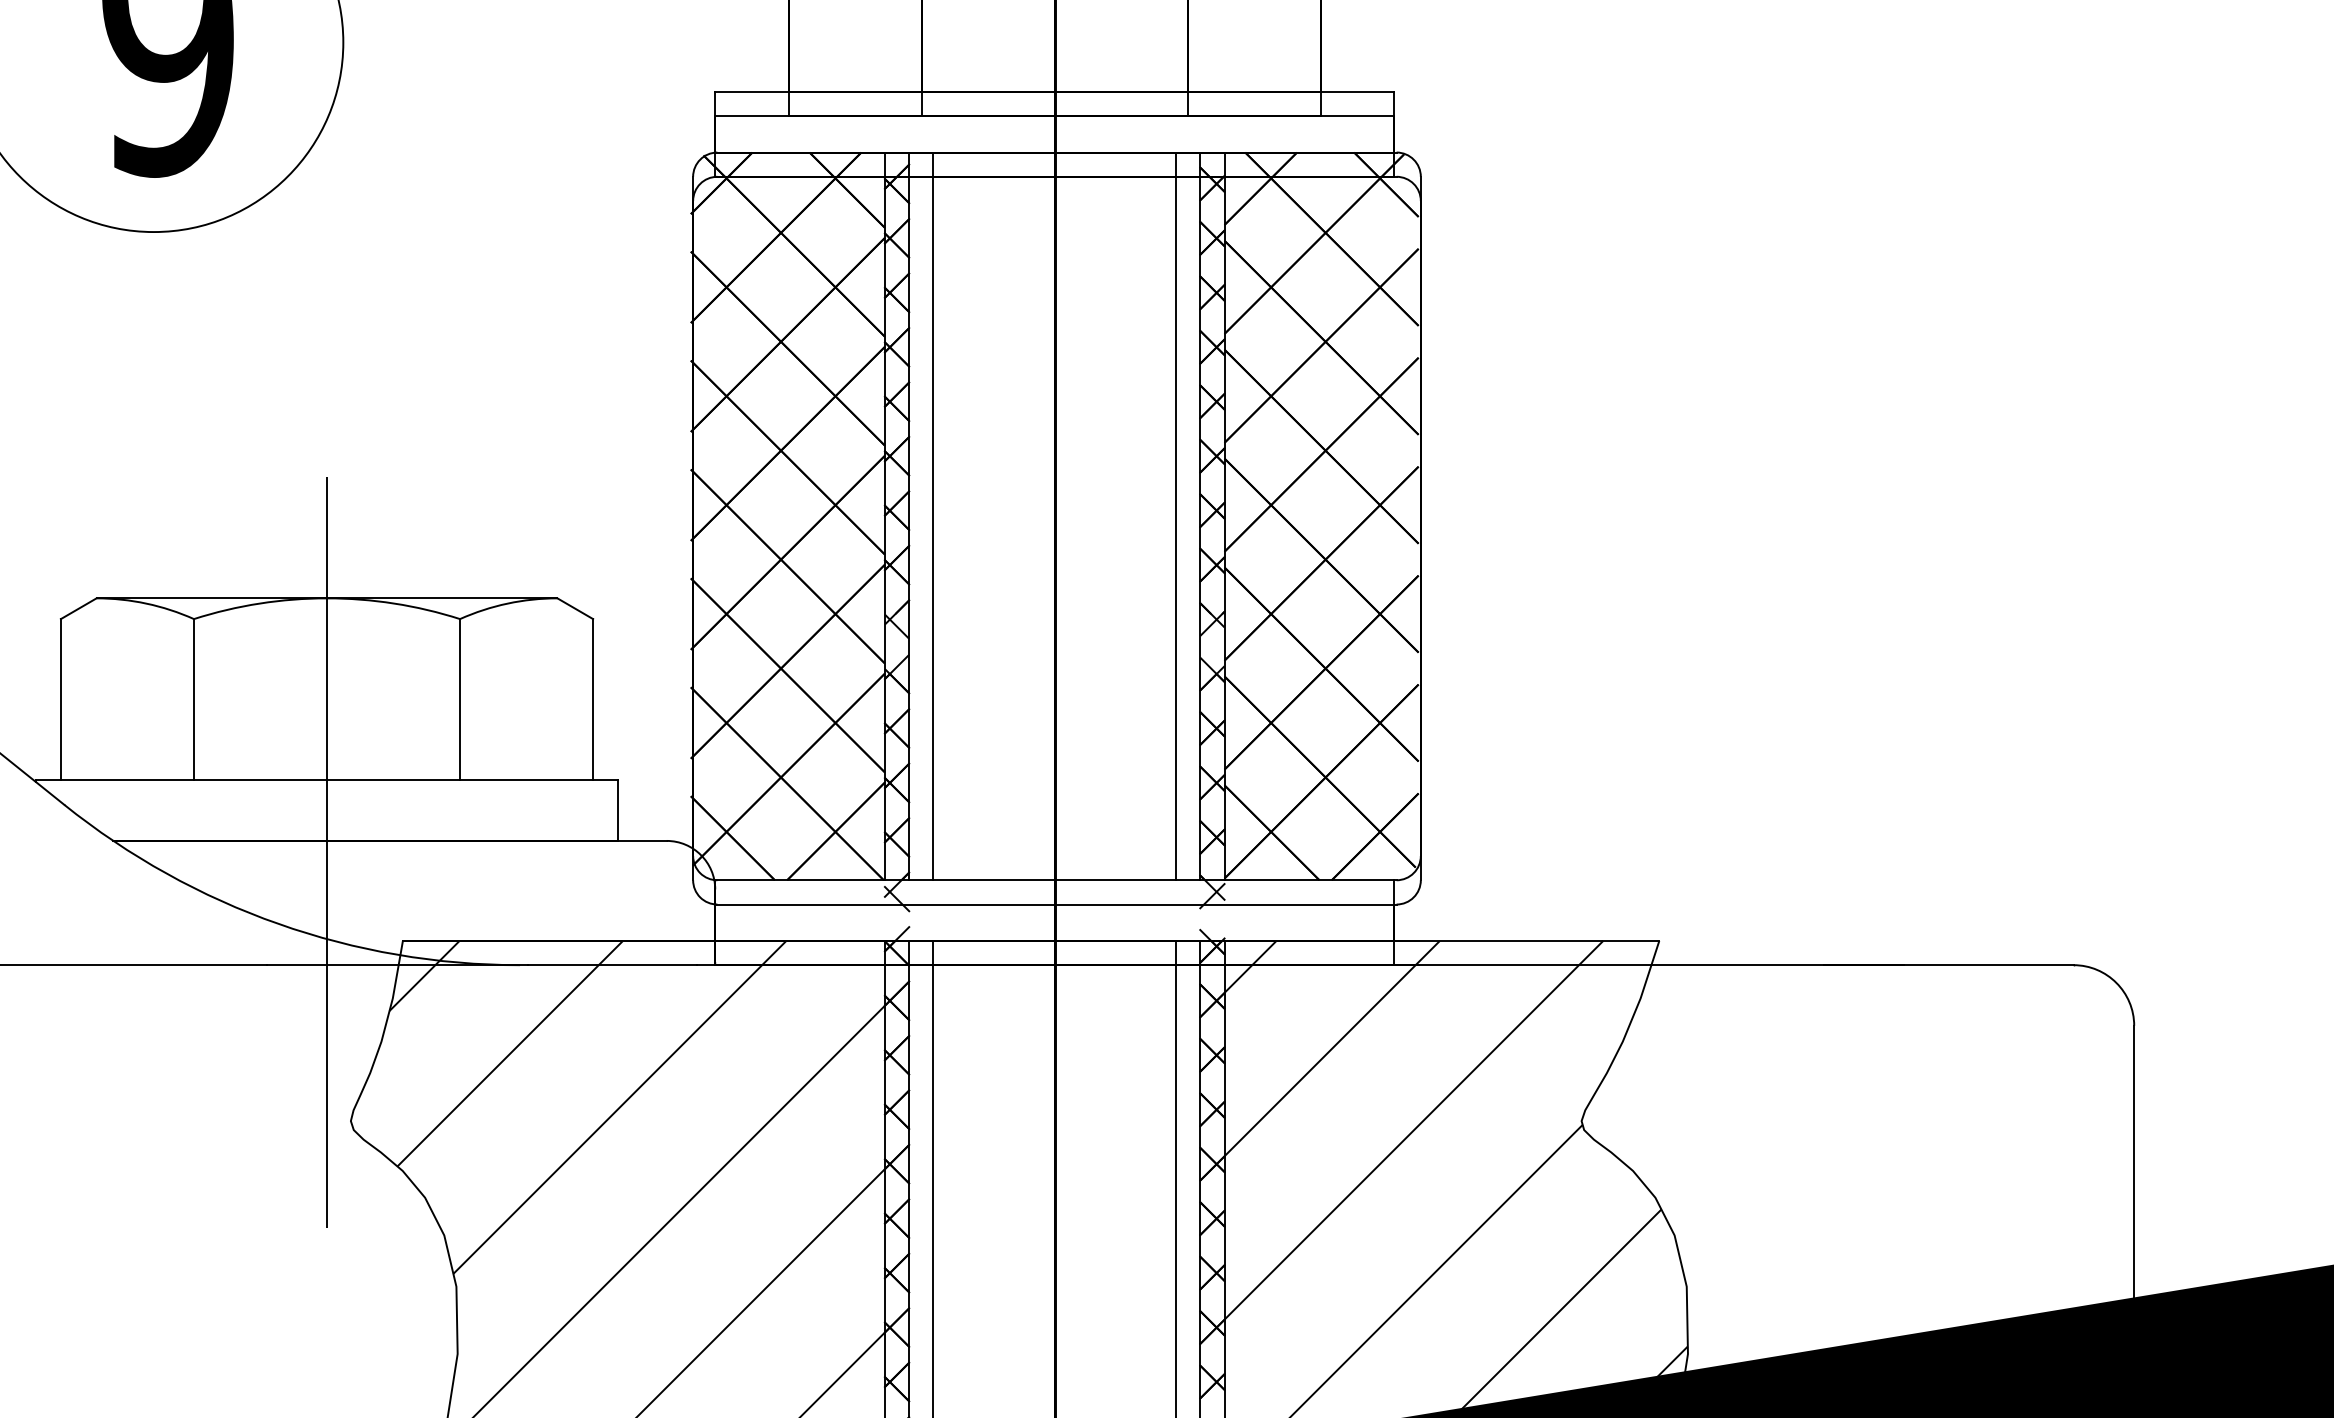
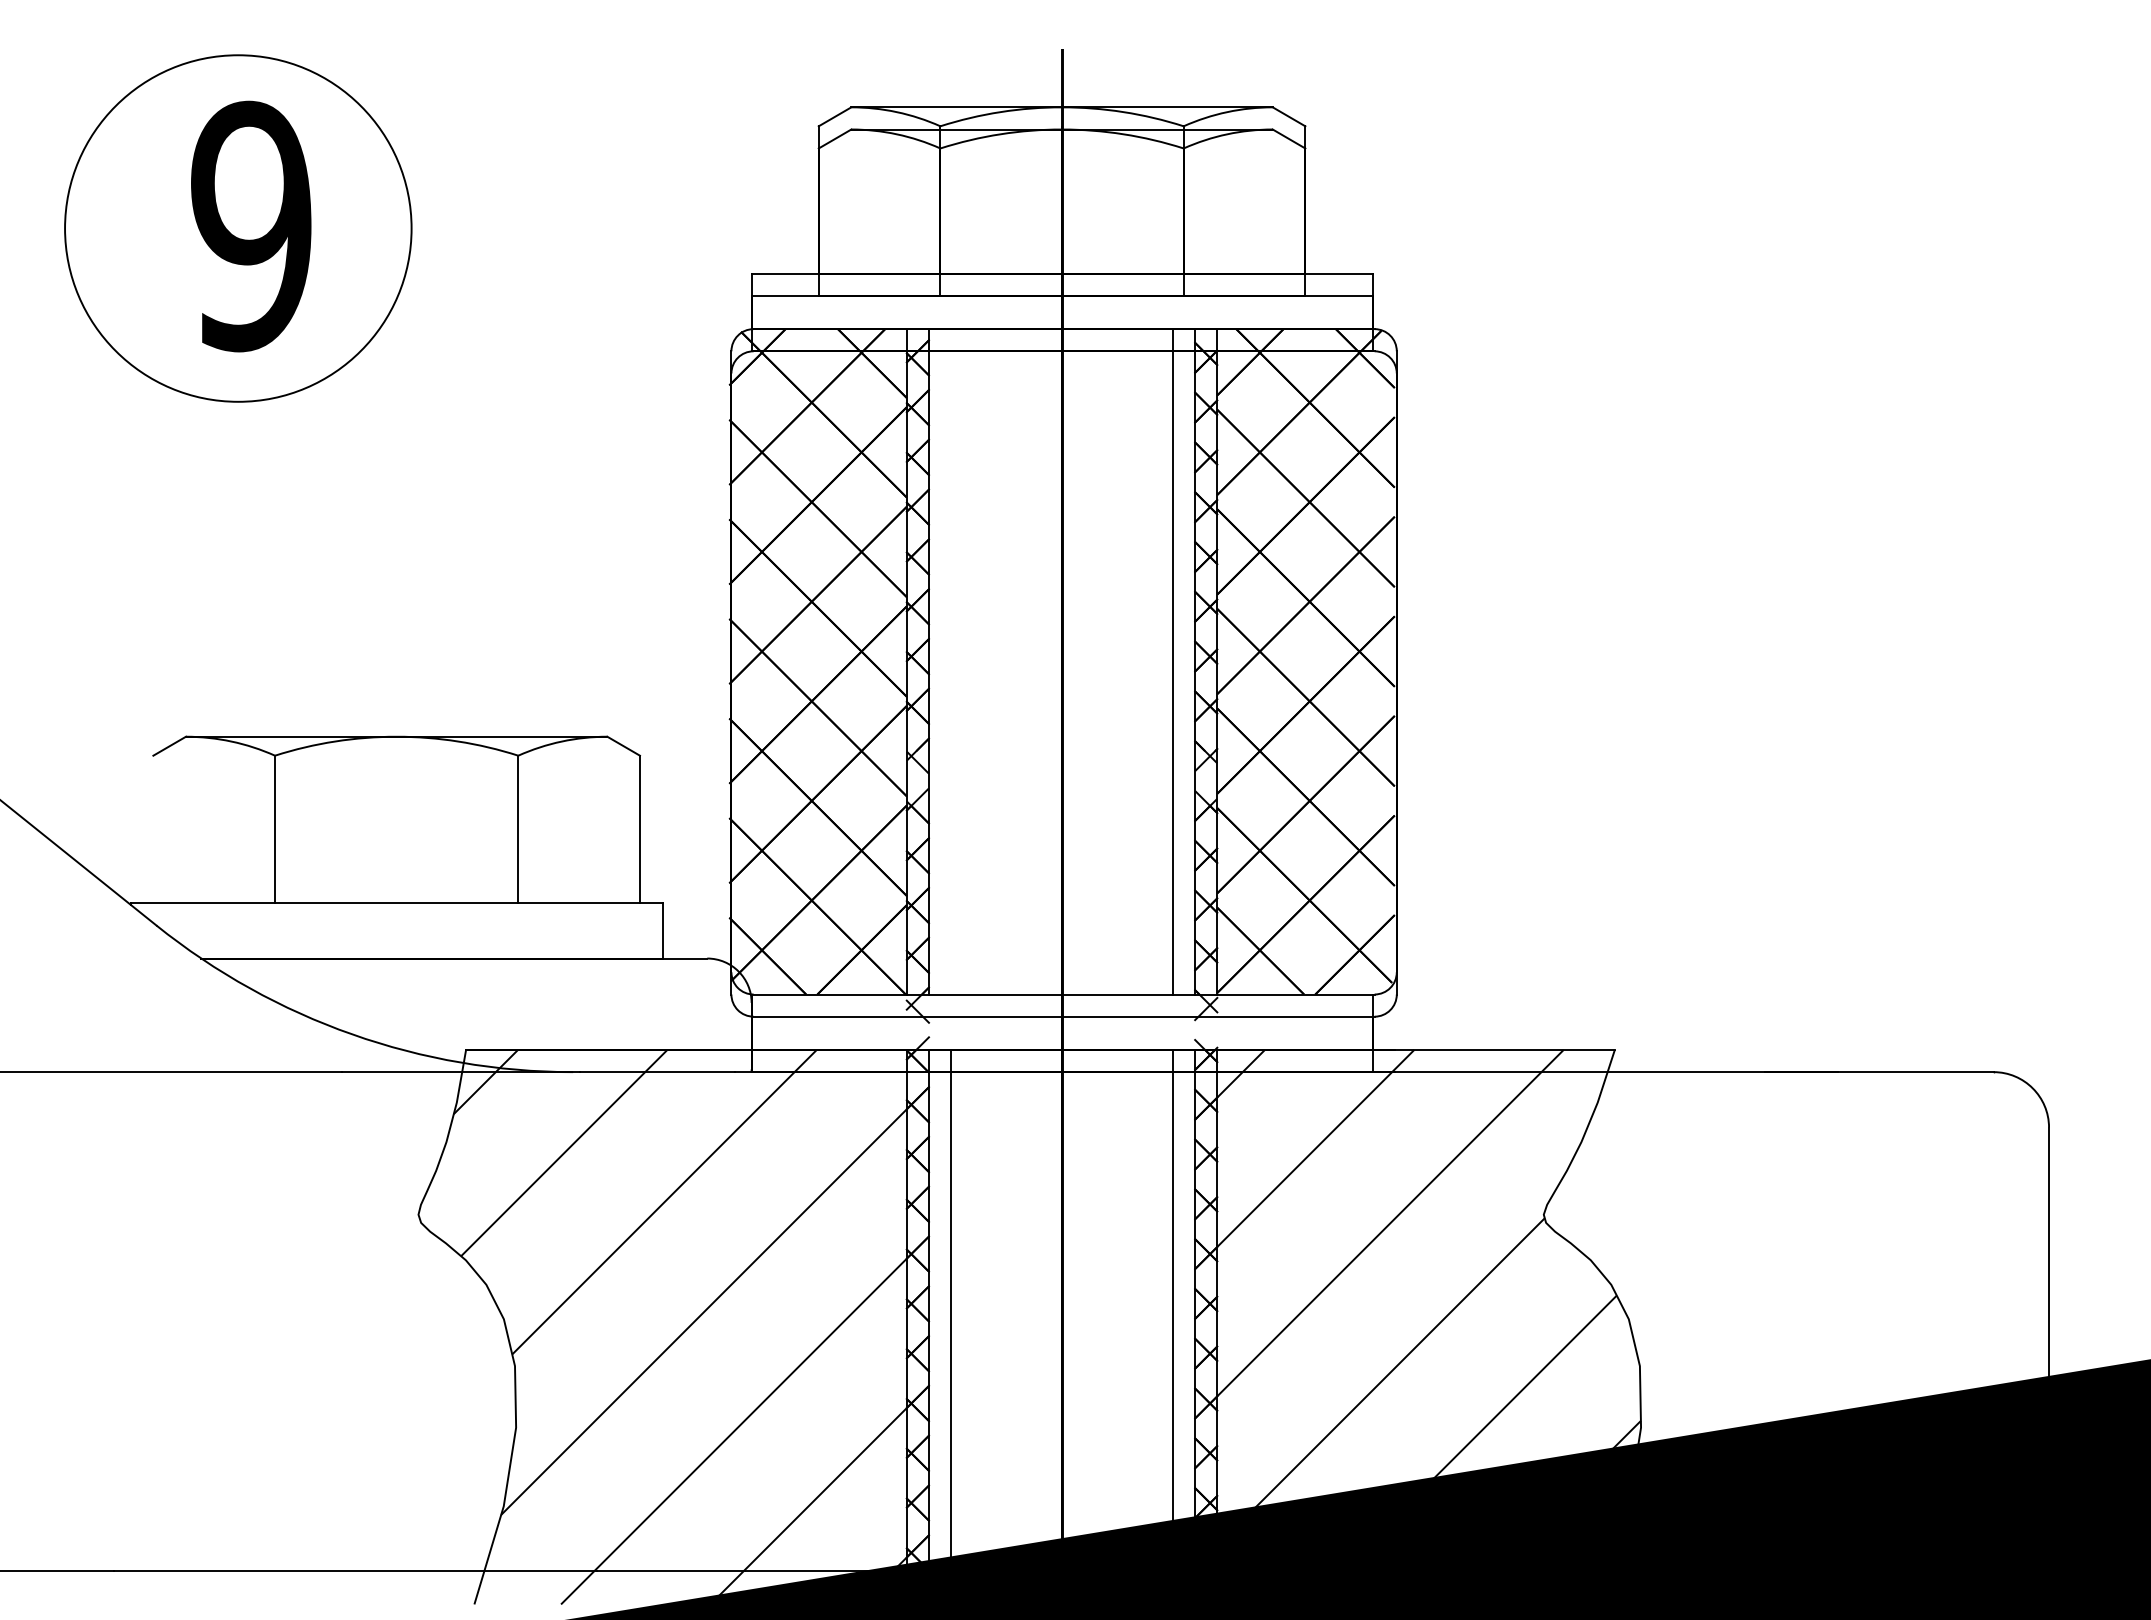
line: (933, 516) -> (951, 661), removed
line: (61, 699) -> (153, 829), removed
line: (326, 851) -> (396, 968), removed

